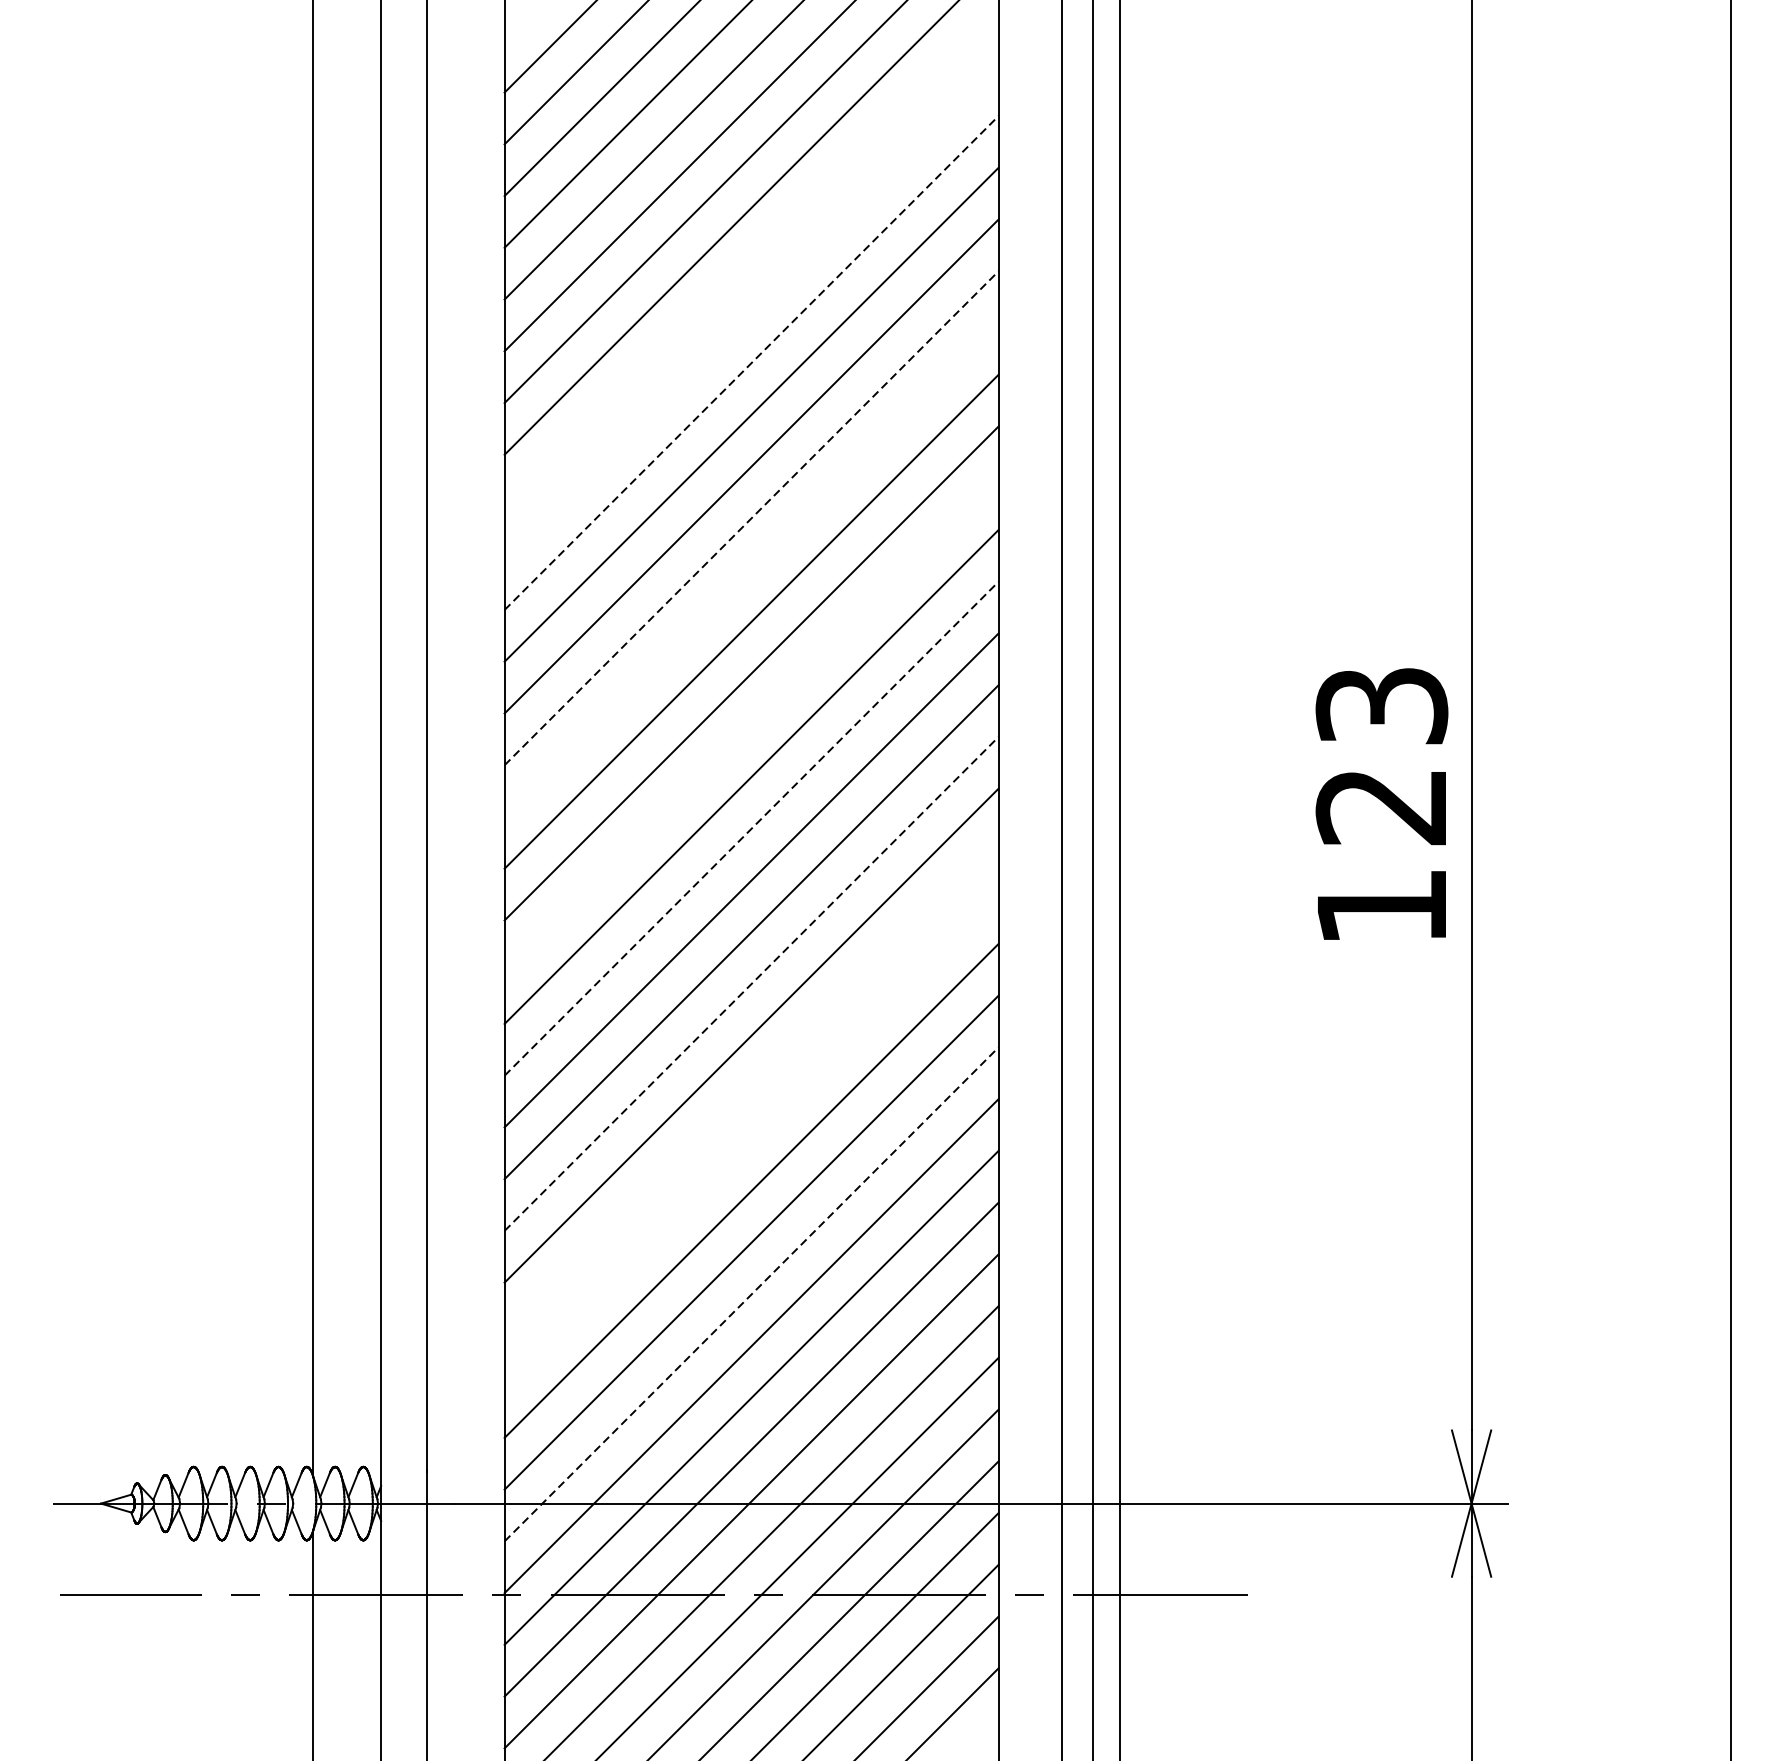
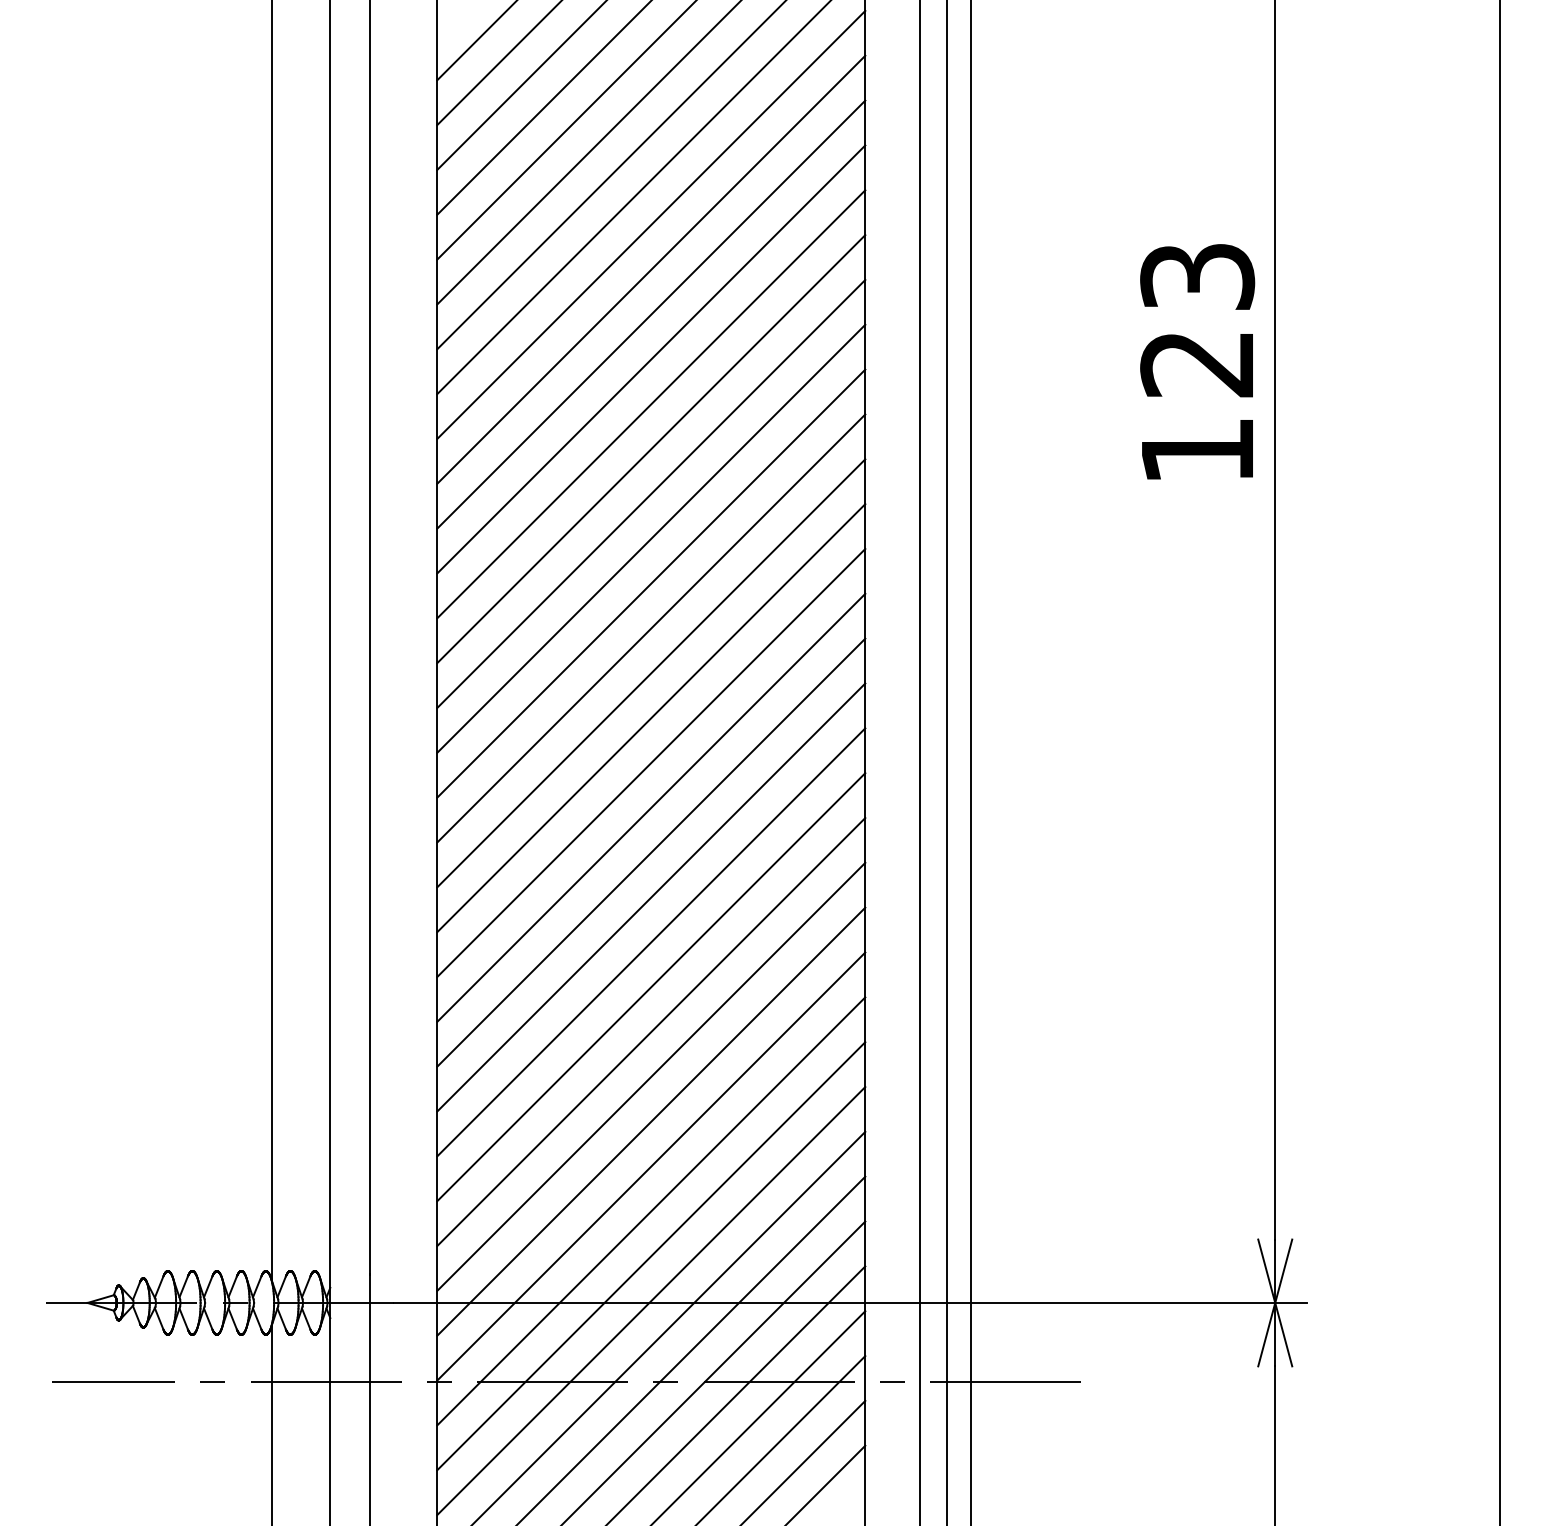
line: (751, 259) -> (651, 224), added
line: (751, 311) -> (651, 269), added
line: (751, 362) -> (651, 314), dashed -> solid
line: (751, 518) -> (651, 449), dashed -> solid
line: (751, 569) -> (651, 493), added
line: (751, 725) -> (651, 628), added
text: (1381, 803) -> (1197, 361), moved
line: (751, 829) -> (651, 718), dashed -> solid
line: (751, 983) -> (651, 852), dashed -> solid
line: (751, 1087) -> (651, 942), added
line: (751, 1139) -> (651, 987), added
line: (751, 1294) -> (651, 1121), dashed -> solid

